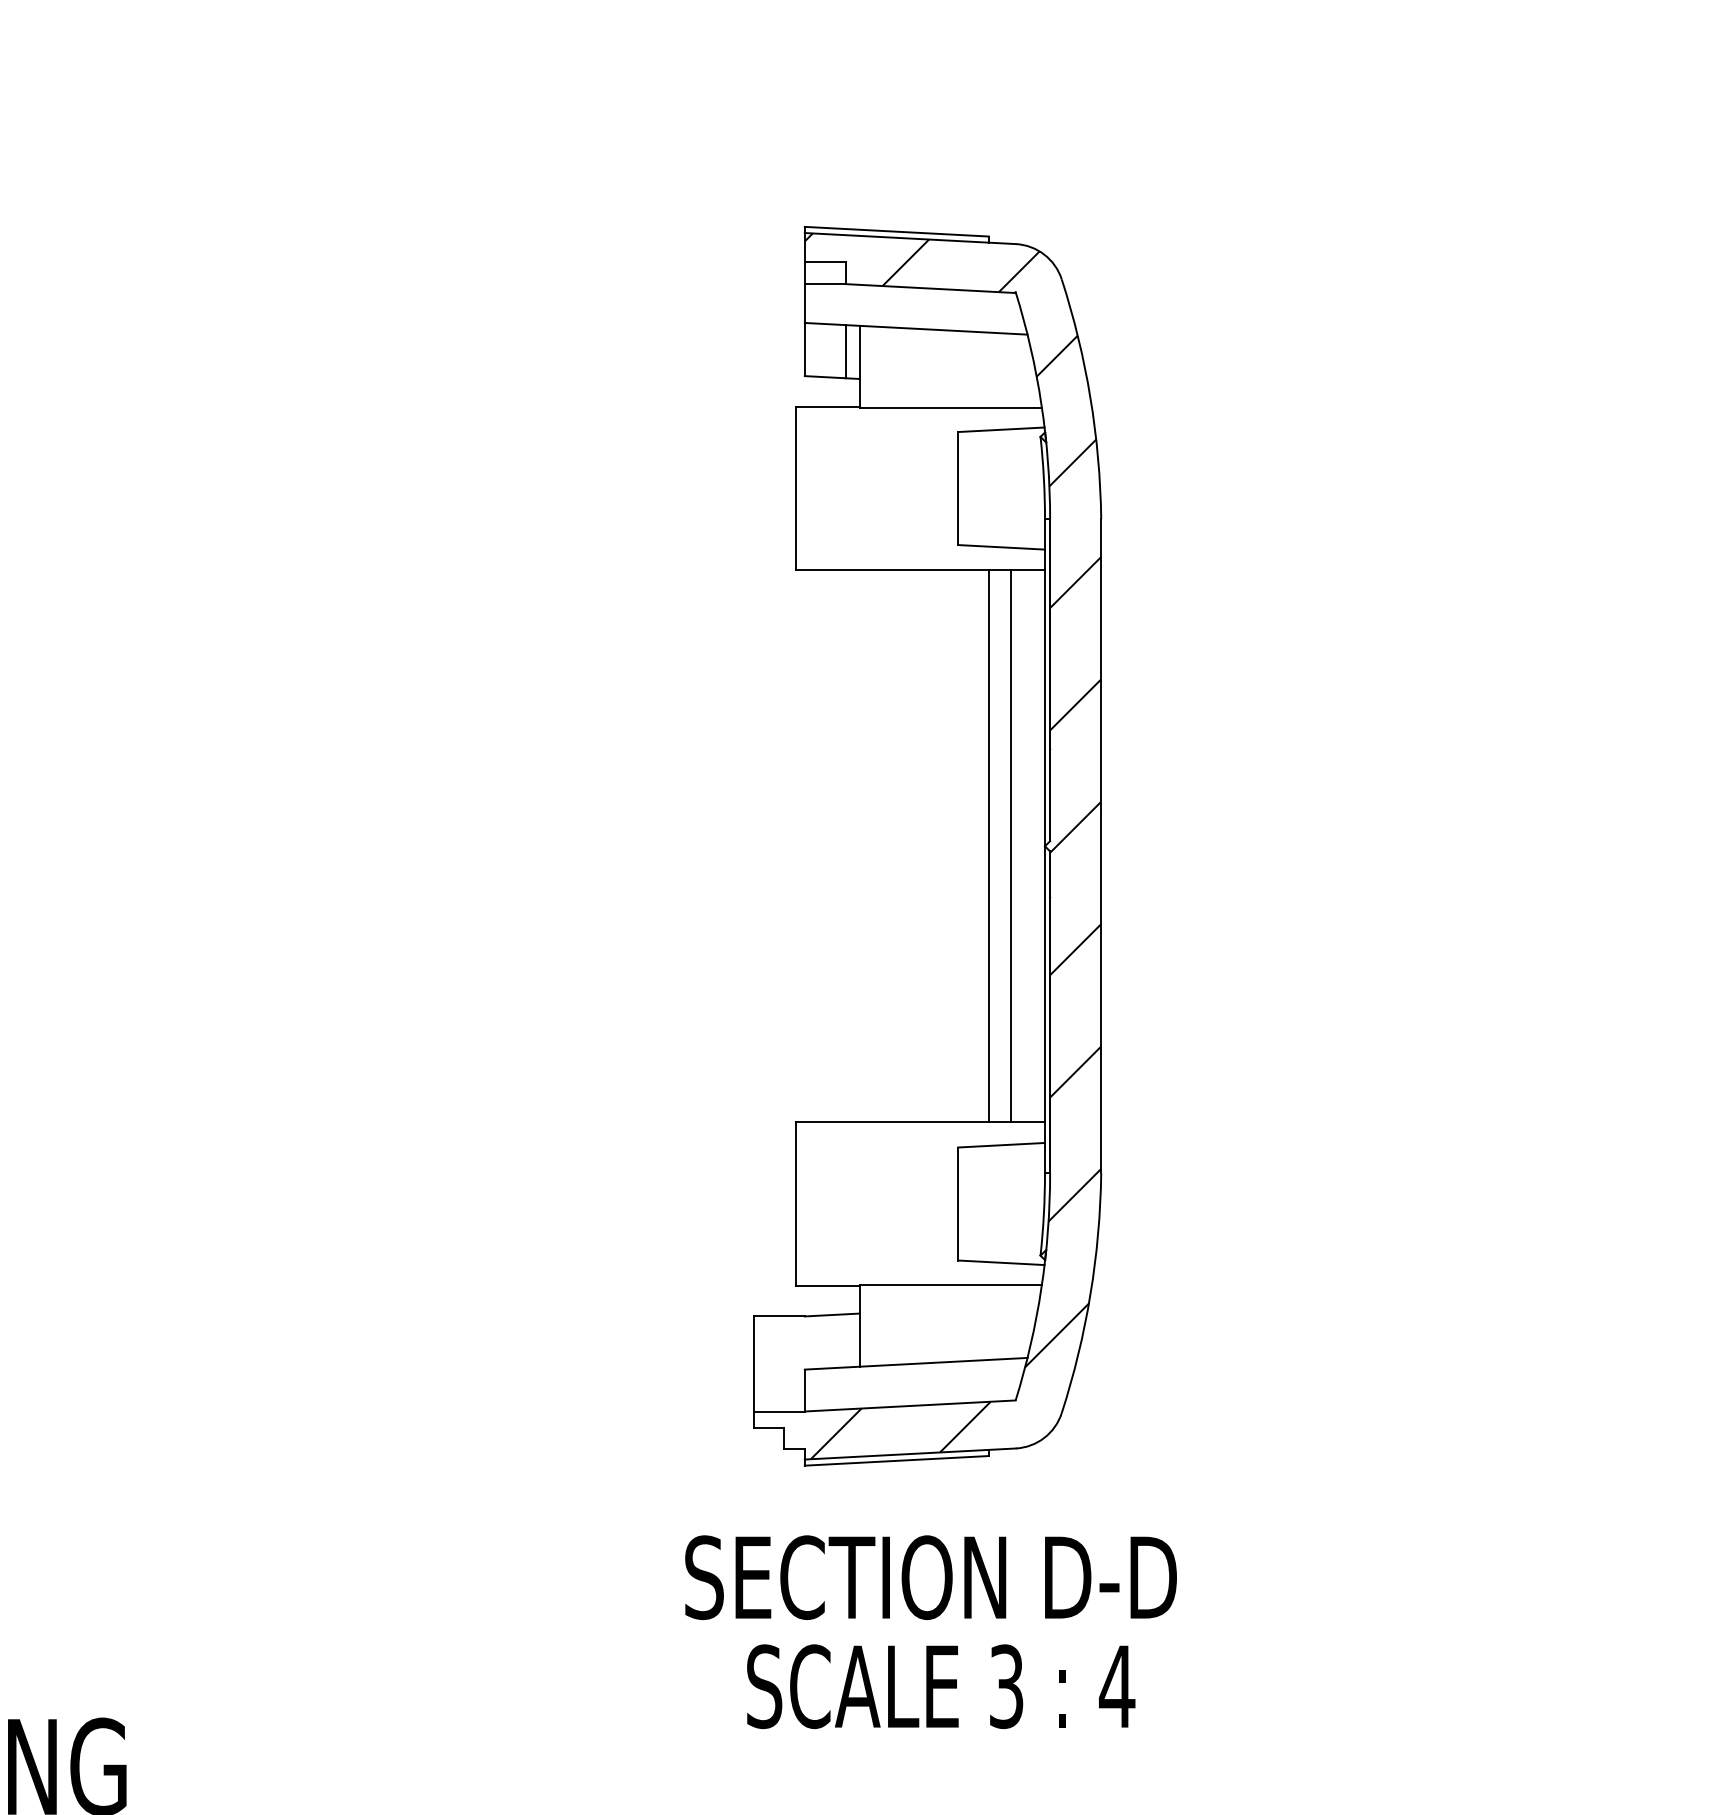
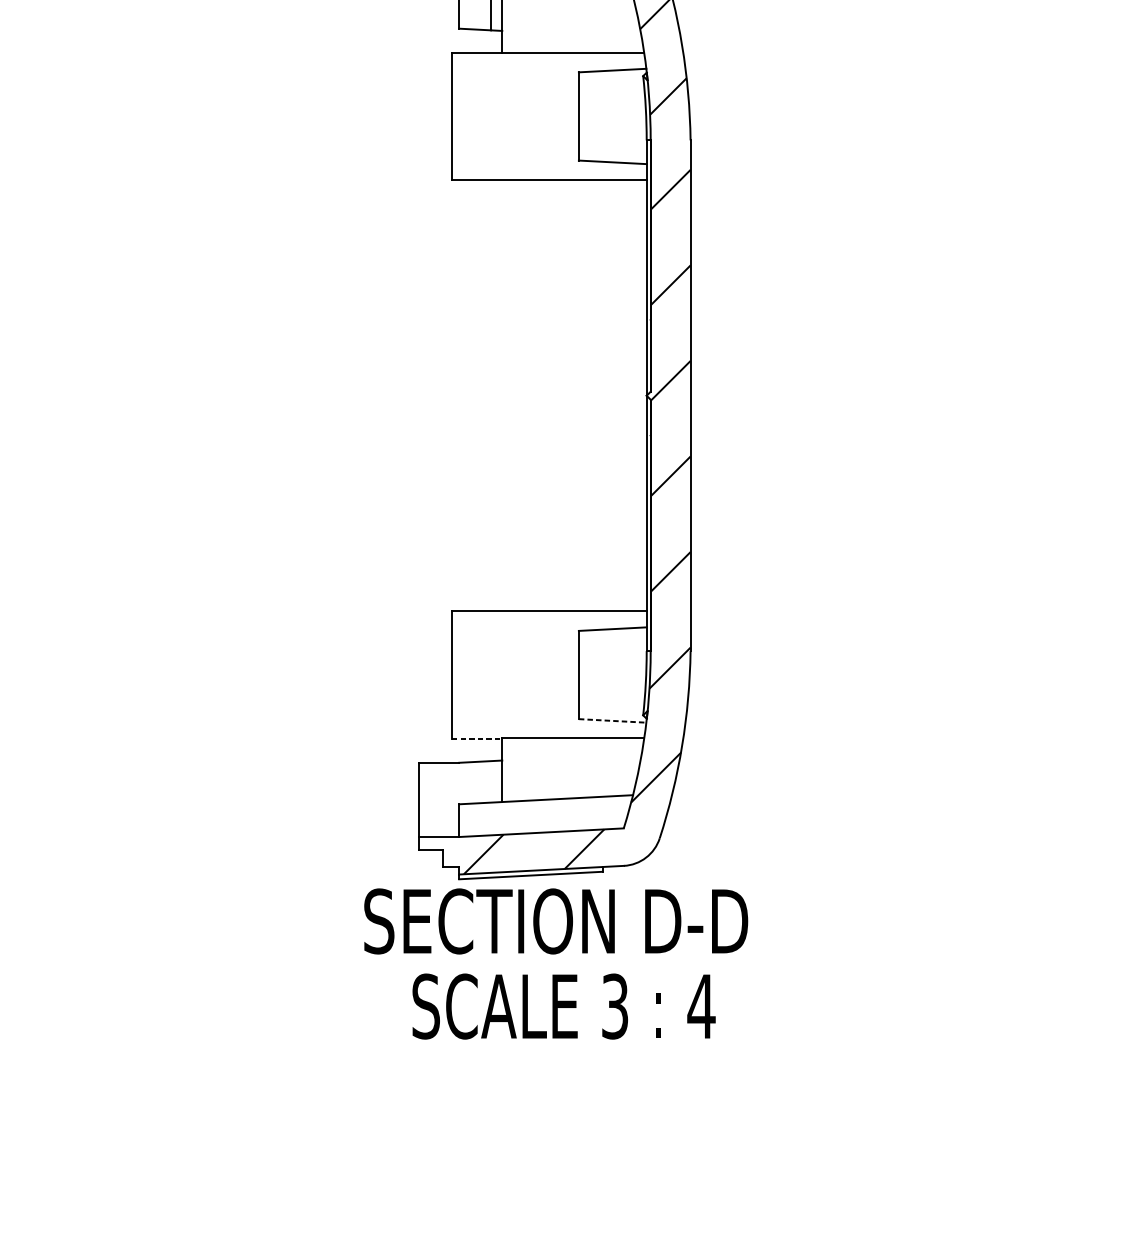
line: (988, 846) -> (602, 395), removed
line: (1011, 846) -> (620, 395), removed
line: (1001, 1262) -> (612, 720), solid -> dashed
line: (828, 1285) -> (477, 738), solid -> dashed
text: (930, 1632) -> (555, 964), moved

